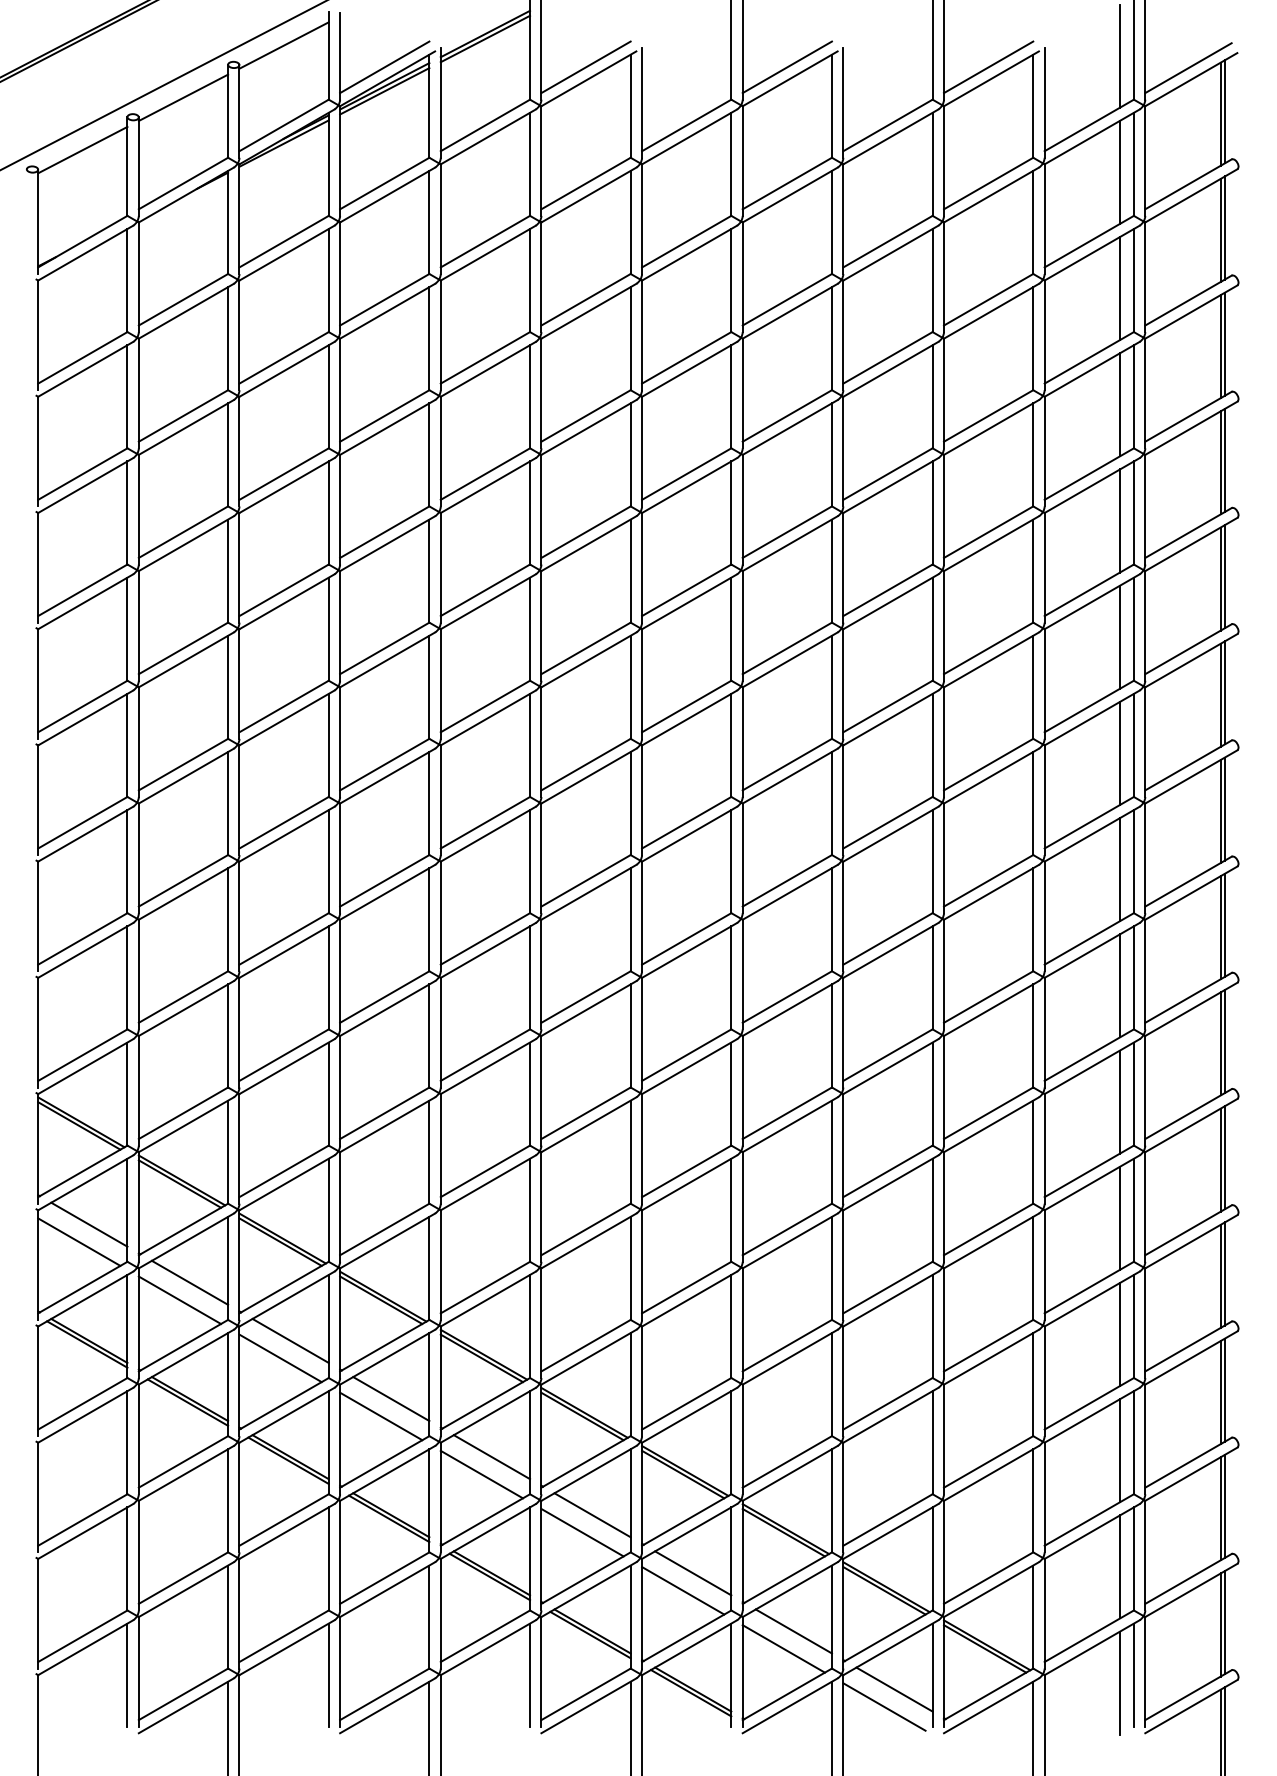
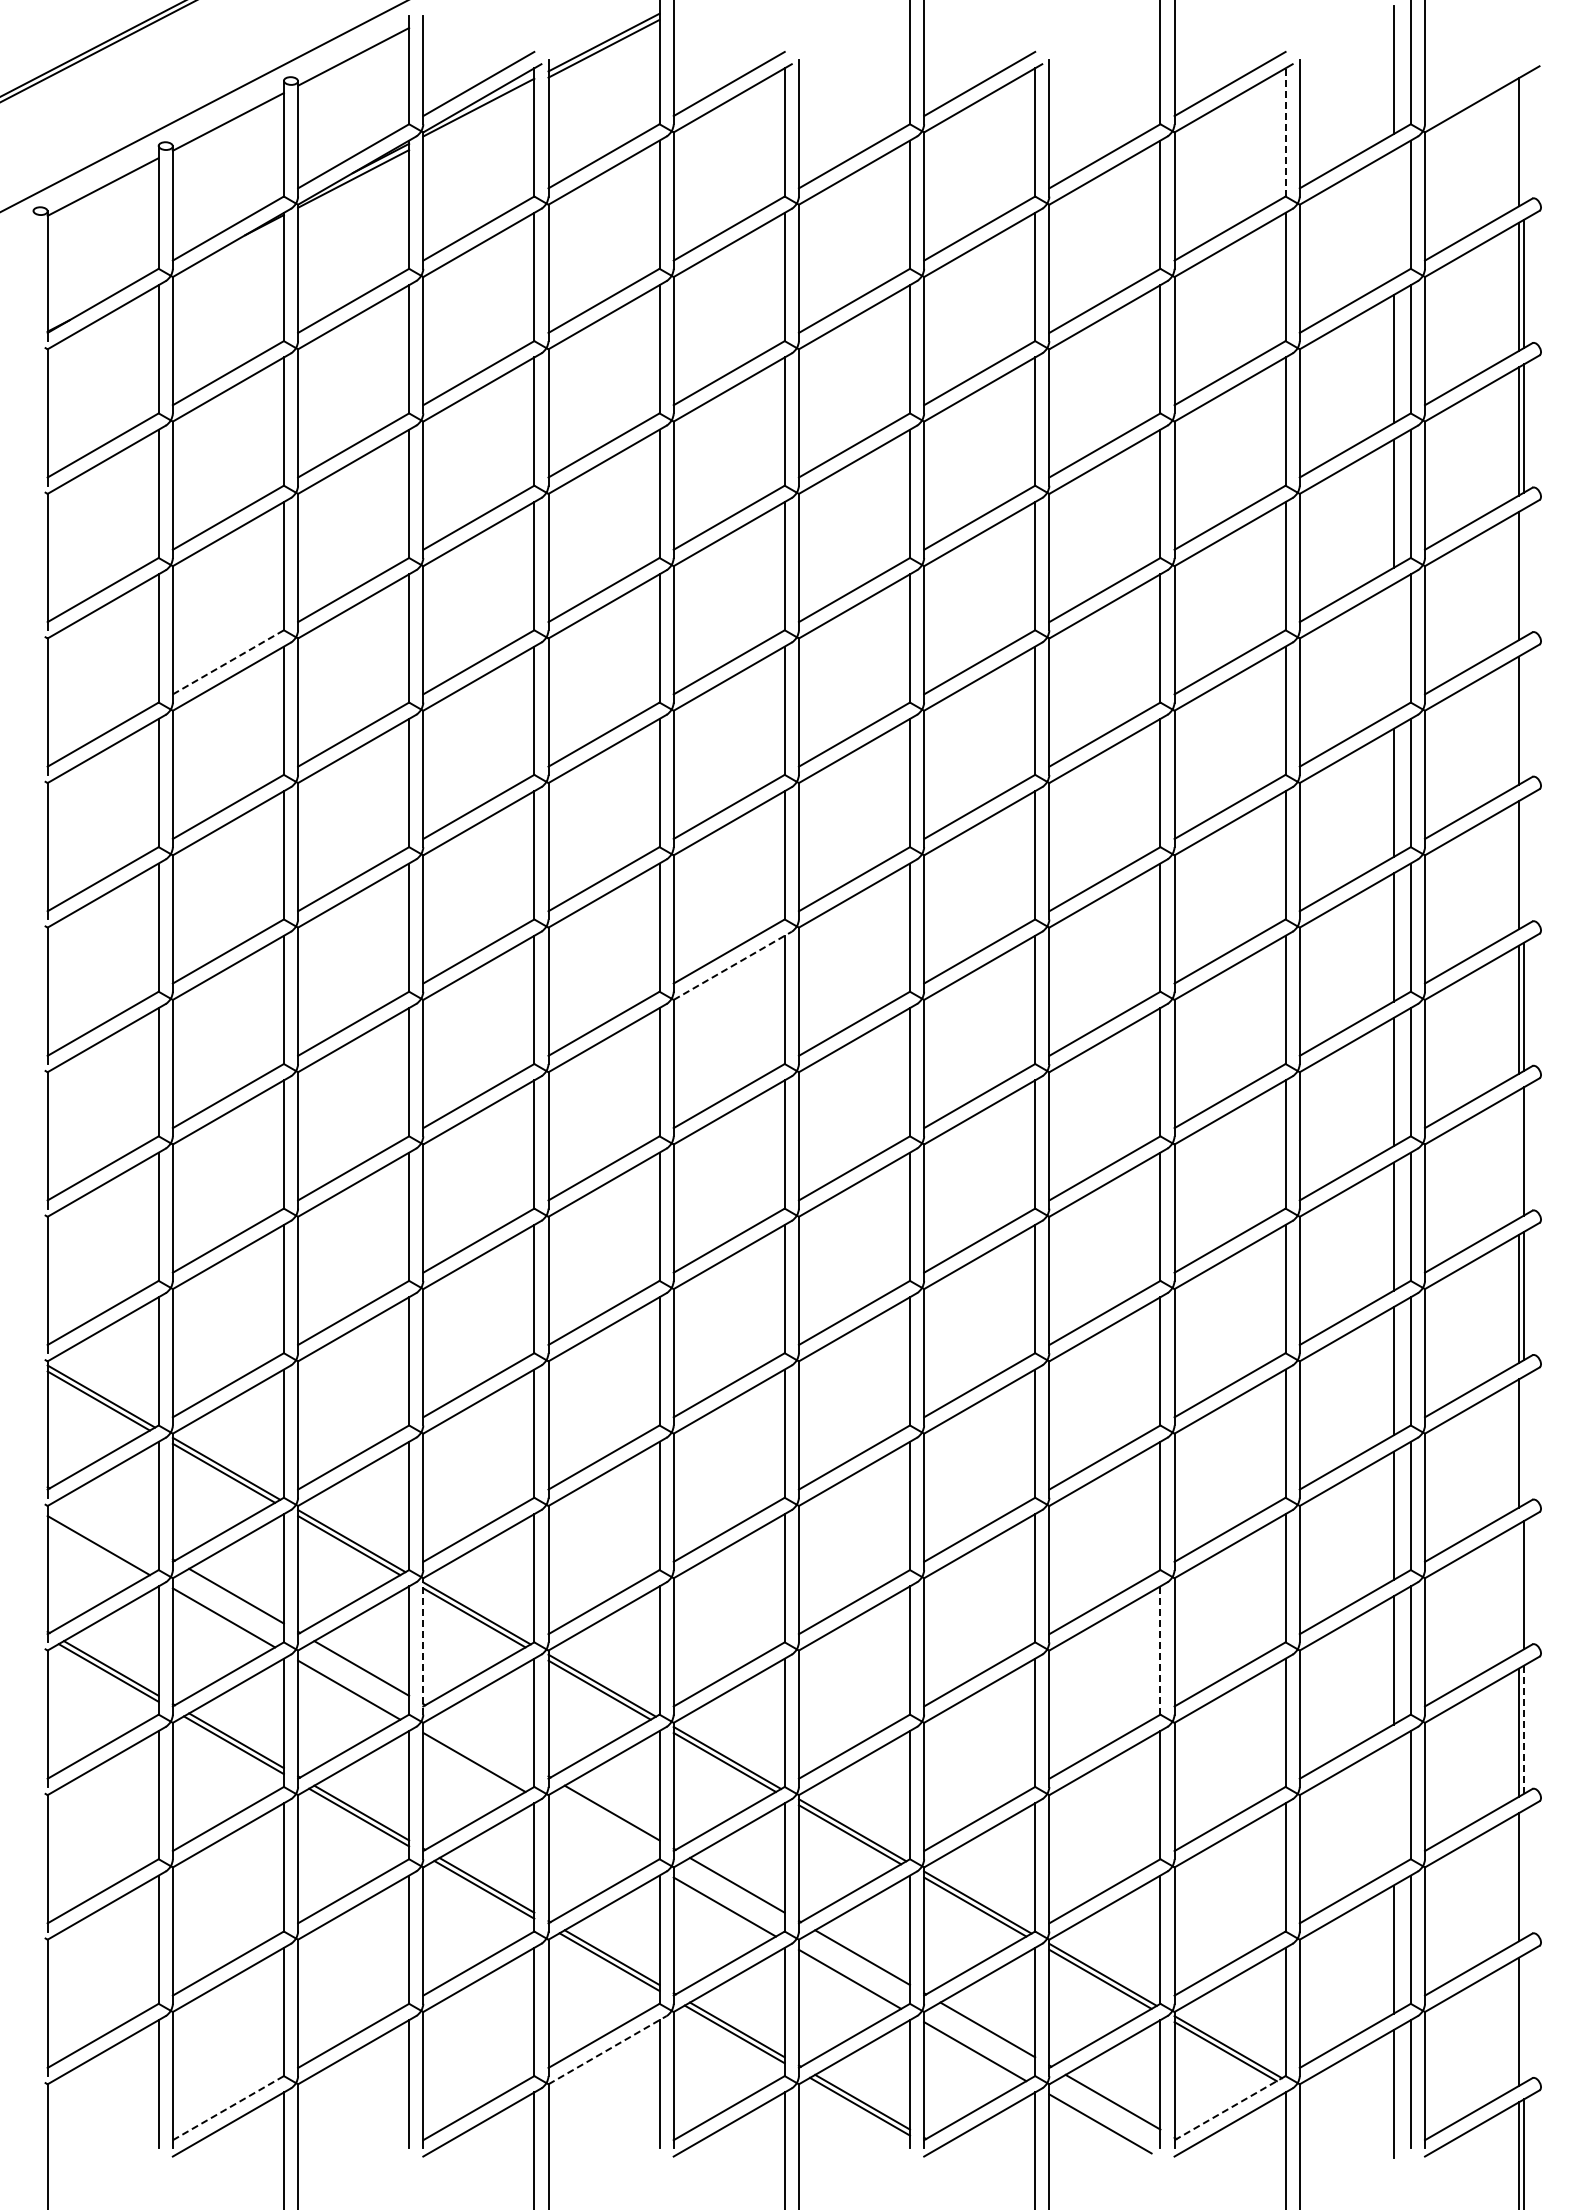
line: (1188, 68) -> (1478, 85), removed
line: (384, 91) -> (478, 113), removed
line: (1033, 105) -> (1285, 131), solid -> dashed
line: (1225, 111) -> (1524, 139), removed
line: (1119, 172) -> (1393, 214), removed
line: (1225, 460) -> (1524, 573), removed
line: (1119, 521) -> (1393, 648), removed
line: (183, 532) -> (228, 662), solid -> dashed
line: (1225, 576) -> (1524, 717), removed
line: (1225, 693) -> (1524, 862), removed
line: (589, 775) -> (733, 965), solid -> dashed
line: (1220, 927) -> (1518, 1154), removed
line: (1225, 1157) -> (1524, 1440), removed
line: (88, 1224) -> (110, 1523), removed
line: (1220, 1276) -> (1518, 1588), removed
line: (340, 1322) -> (423, 1645), solid -> dashed
line: (932, 1326) -> (1160, 1650), solid -> dashed
line: (1225, 1390) -> (1524, 1730), solid -> dashed
line: (390, 1398) -> (486, 1740), removed
line: (1119, 1450) -> (1393, 1804), removed
line: (481, 1474) -> (599, 1834), removed
line: (1225, 1506) -> (1524, 1874), removed
line: (1225, 1622) -> (1524, 2018), removed
line: (488, 1647) -> (608, 2049), solid -> dashed
line: (183, 1693) -> (228, 2107), solid -> dashed
line: (988, 1693) -> (1230, 2107), solid -> dashed

